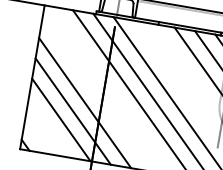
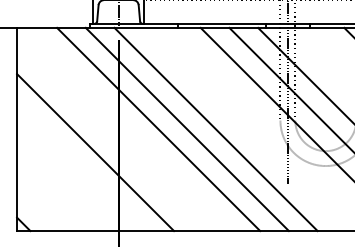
line: (73, 111) -> (81, 166), removed
line: (61, 120) -> (66, 181), removed

